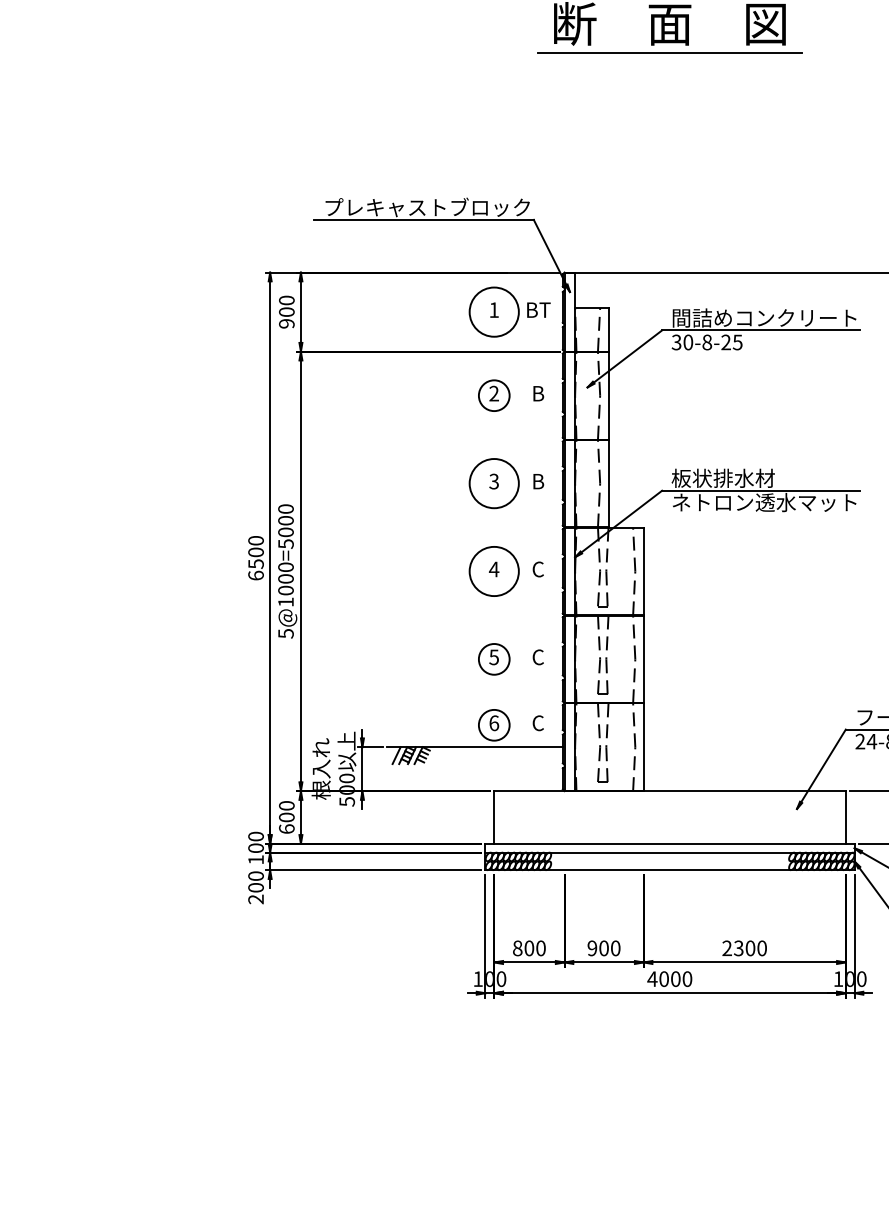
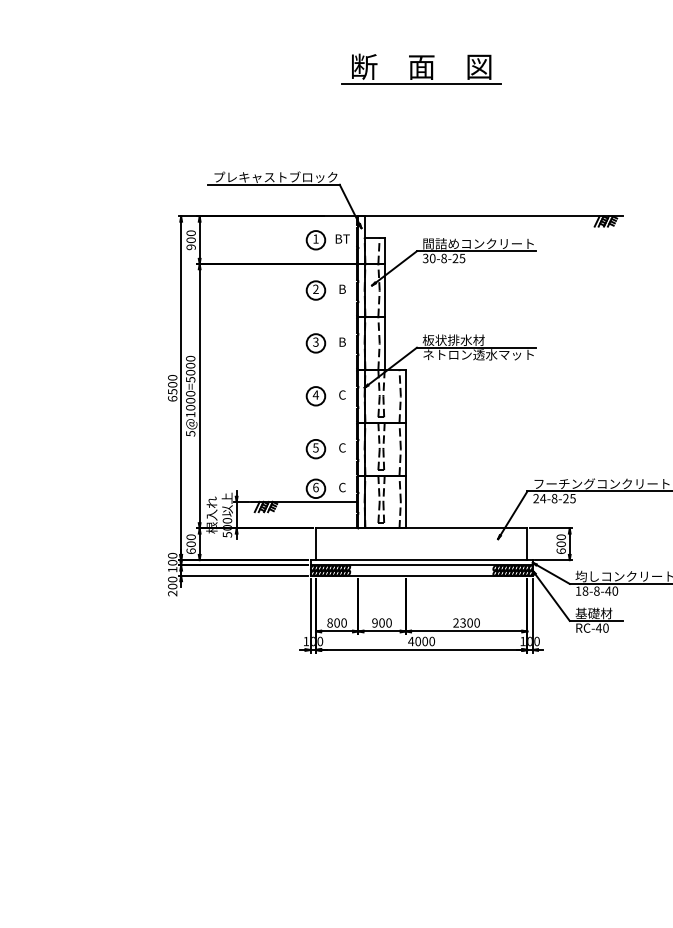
circle: (493, 312) -> (315, 240), size x0.62
circle: (493, 483) -> (315, 343), size x0.62
circle: (493, 571) -> (315, 396), size x0.62

